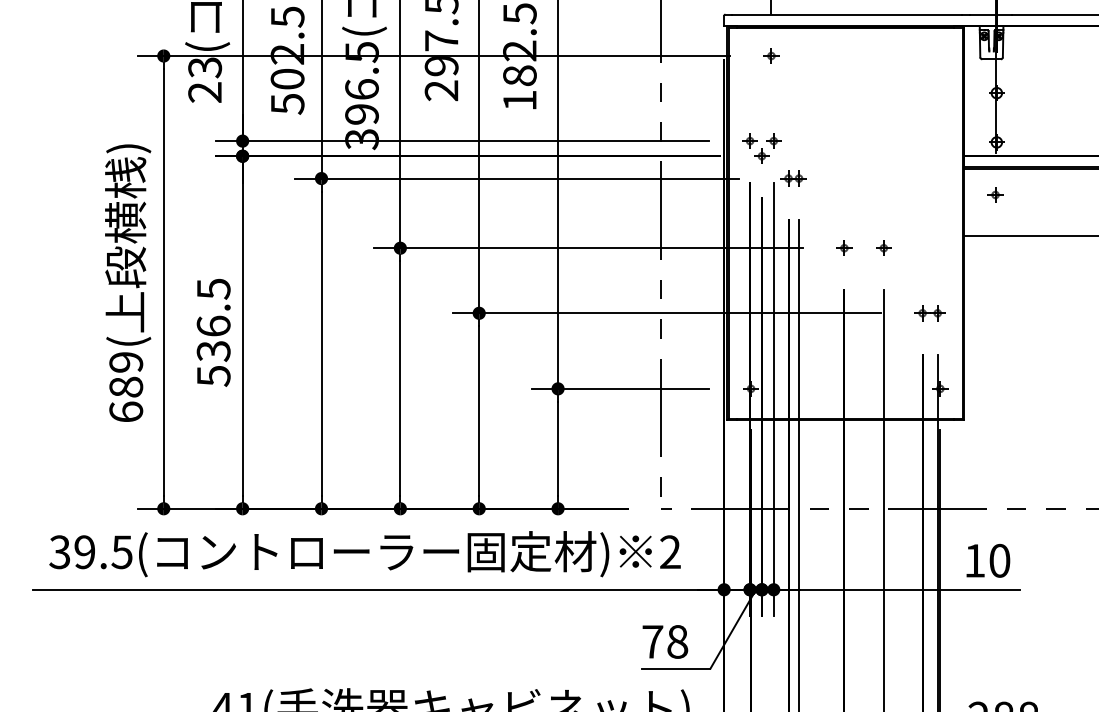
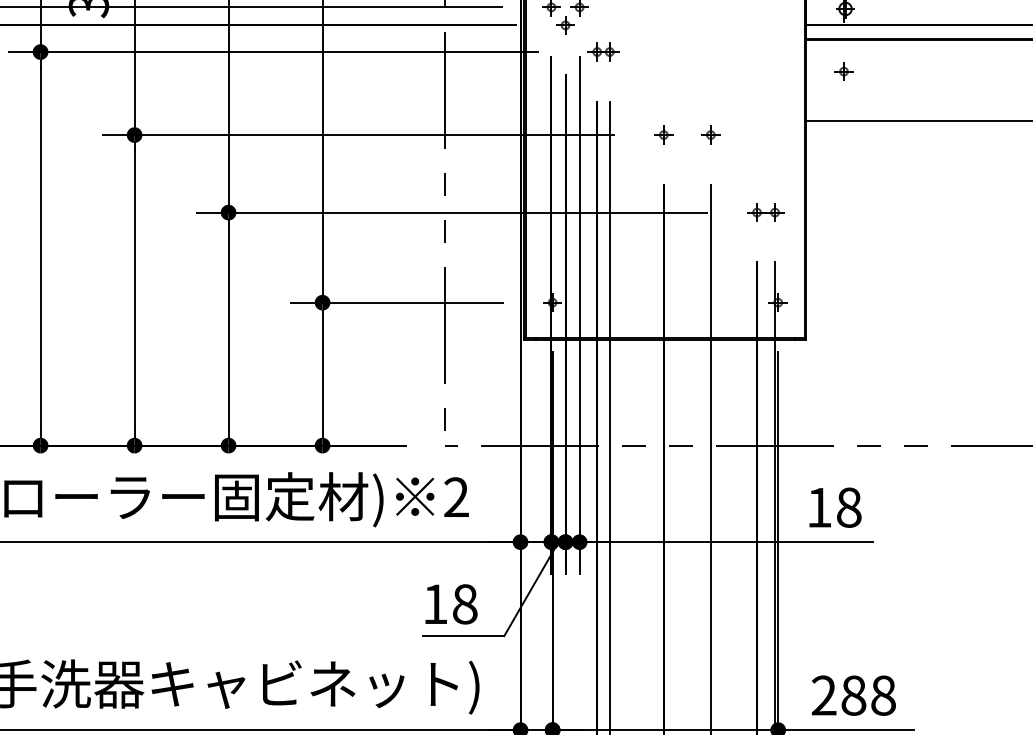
text: (999, 560) -> (848, 507), 10 -> 18
text: (652, 641) -> (435, 603), 78 -> 18

